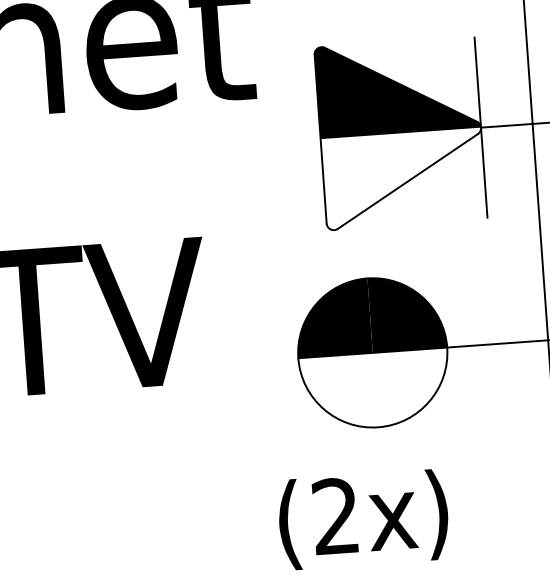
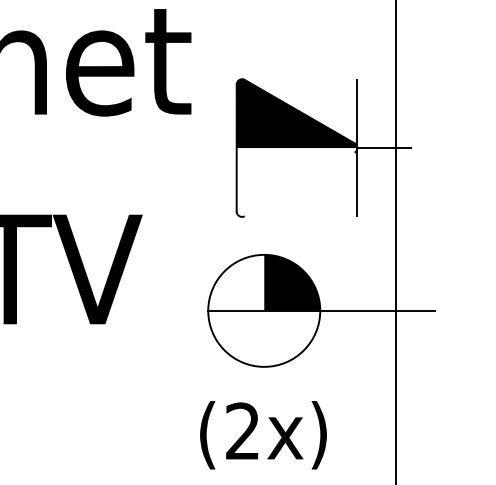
line: (407, 181) -> (299, 184), removed
fill: (333, 317) -> (236, 282), removed
text: (363, 520) -> (263, 435), moved

